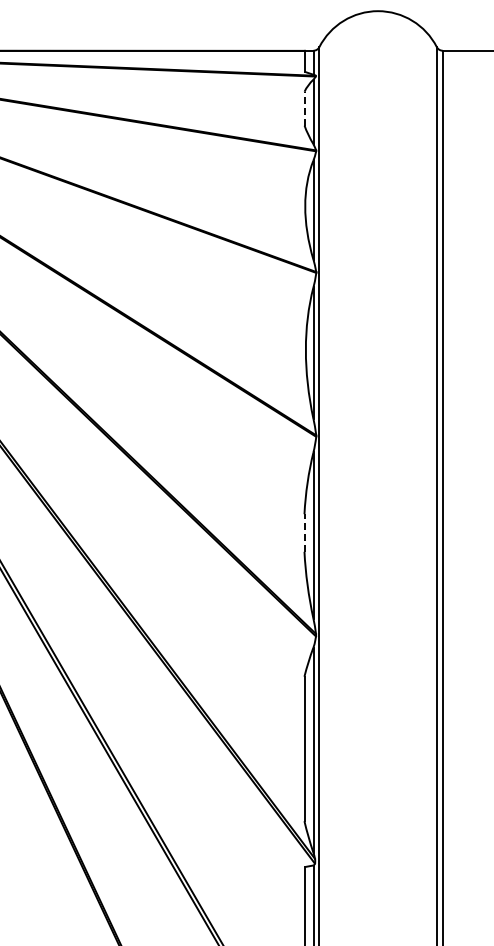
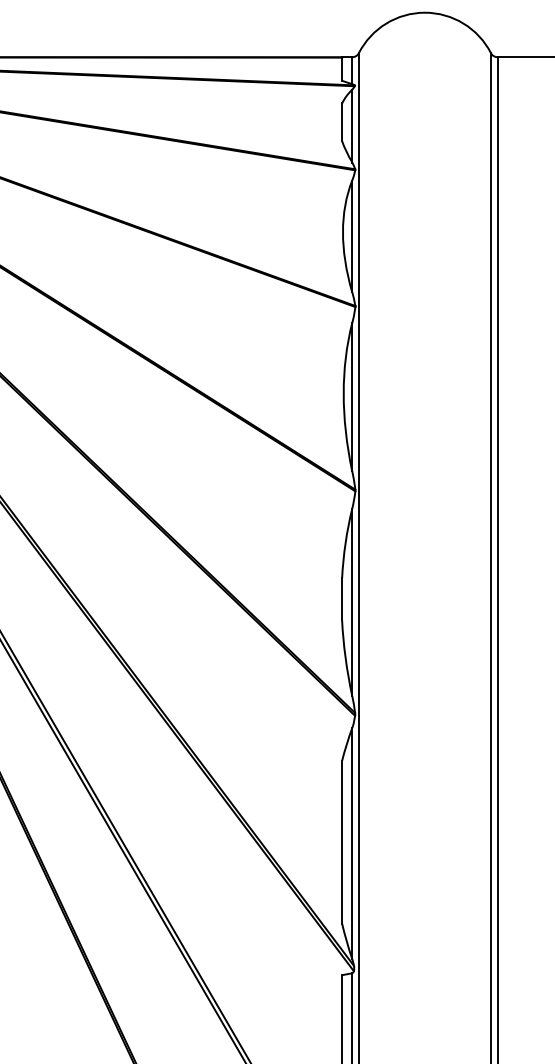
line: (304, 108) -> (342, 122), dashed -> solid
line: (304, 532) -> (342, 598), dashed -> solid

